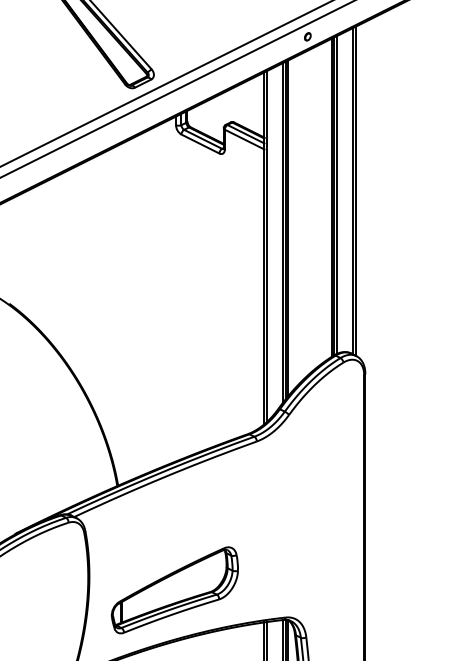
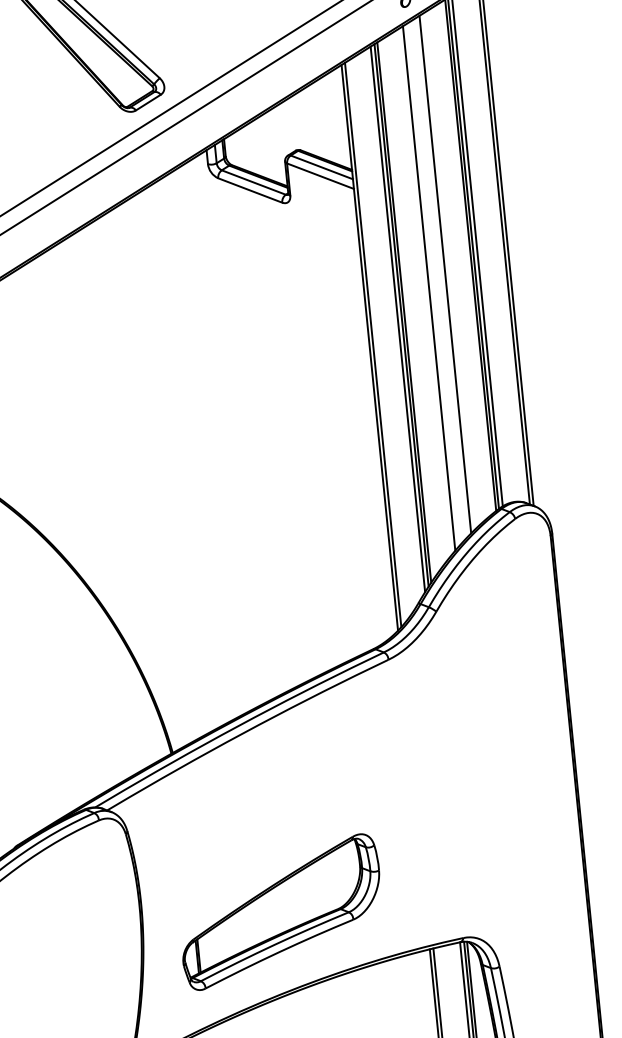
line: (315, 207) -> (445, 274), added
line: (304, 215) -> (428, 288), added

